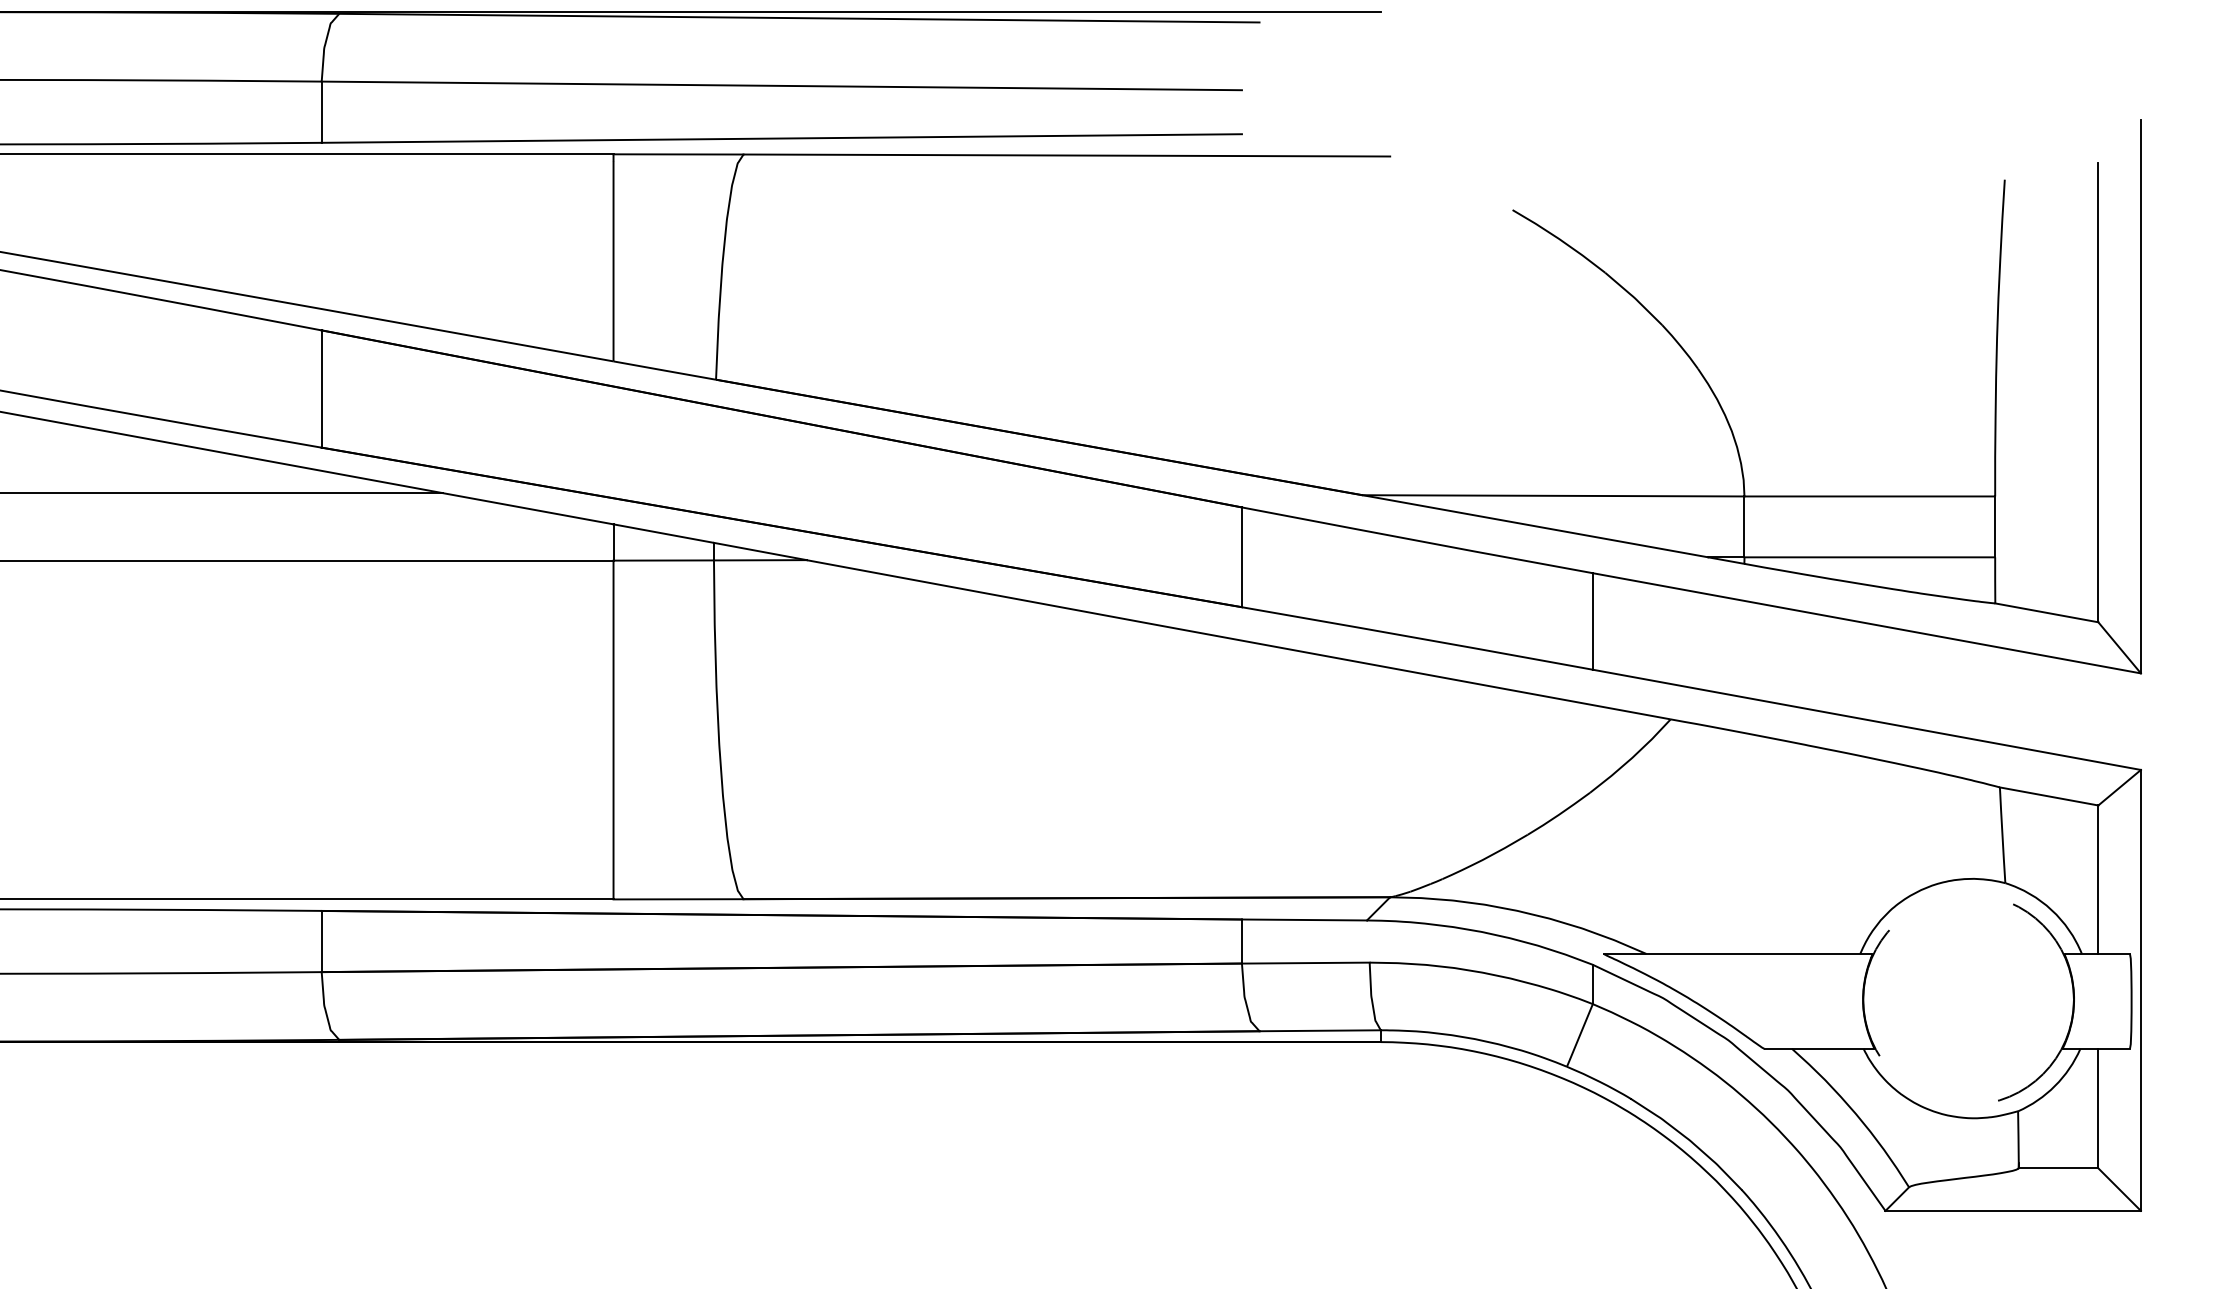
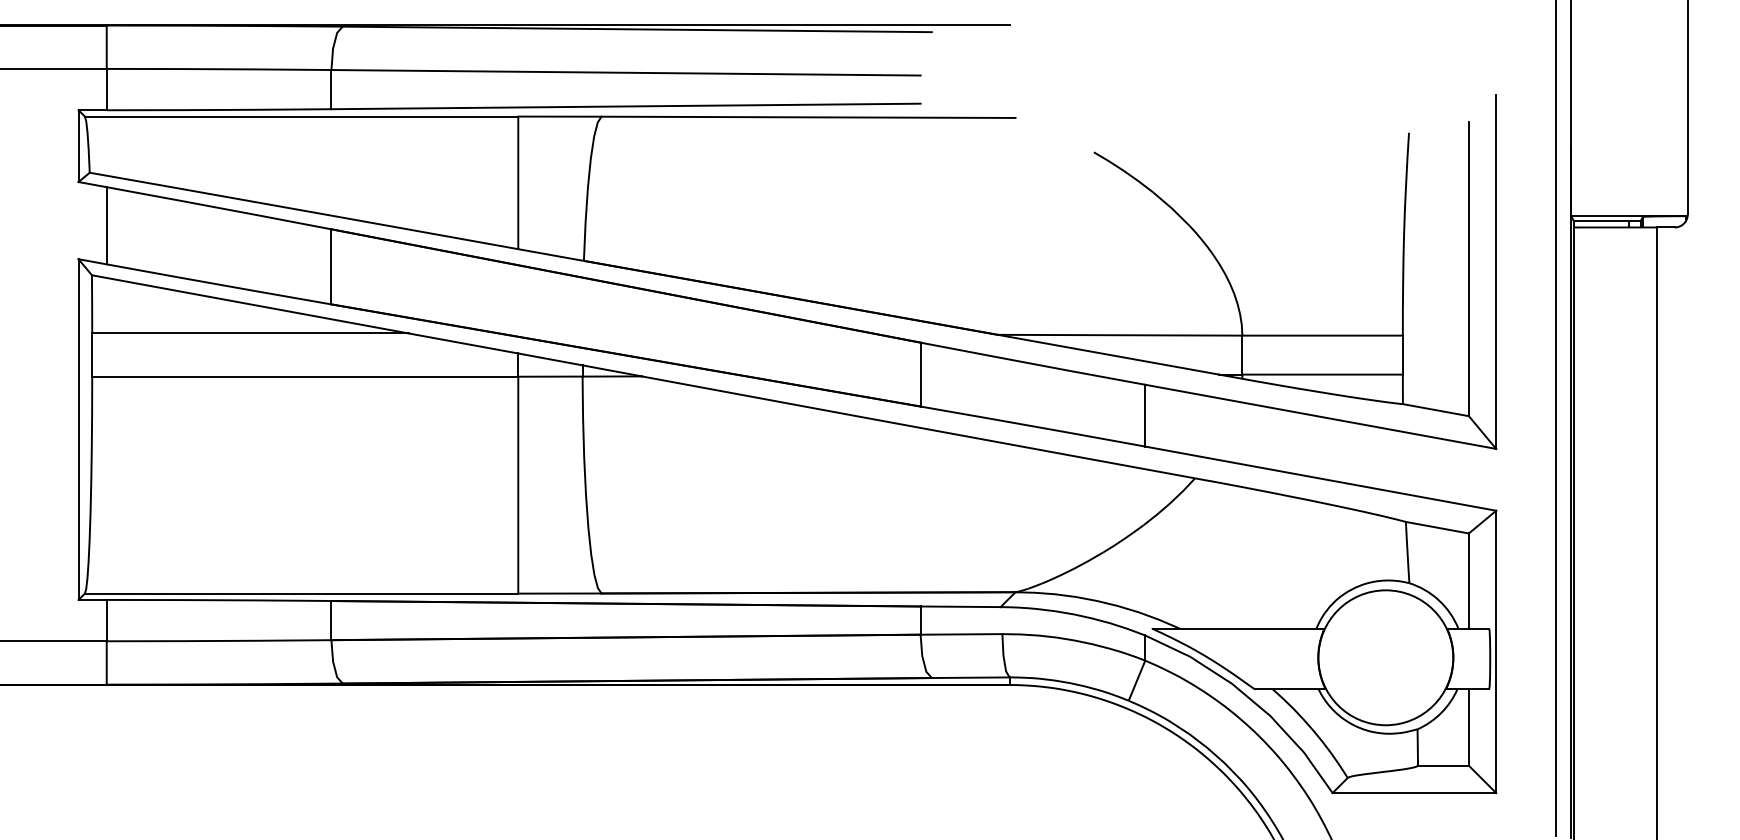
circle: (1968, 999) -> (1385, 657), dashed -> solid

